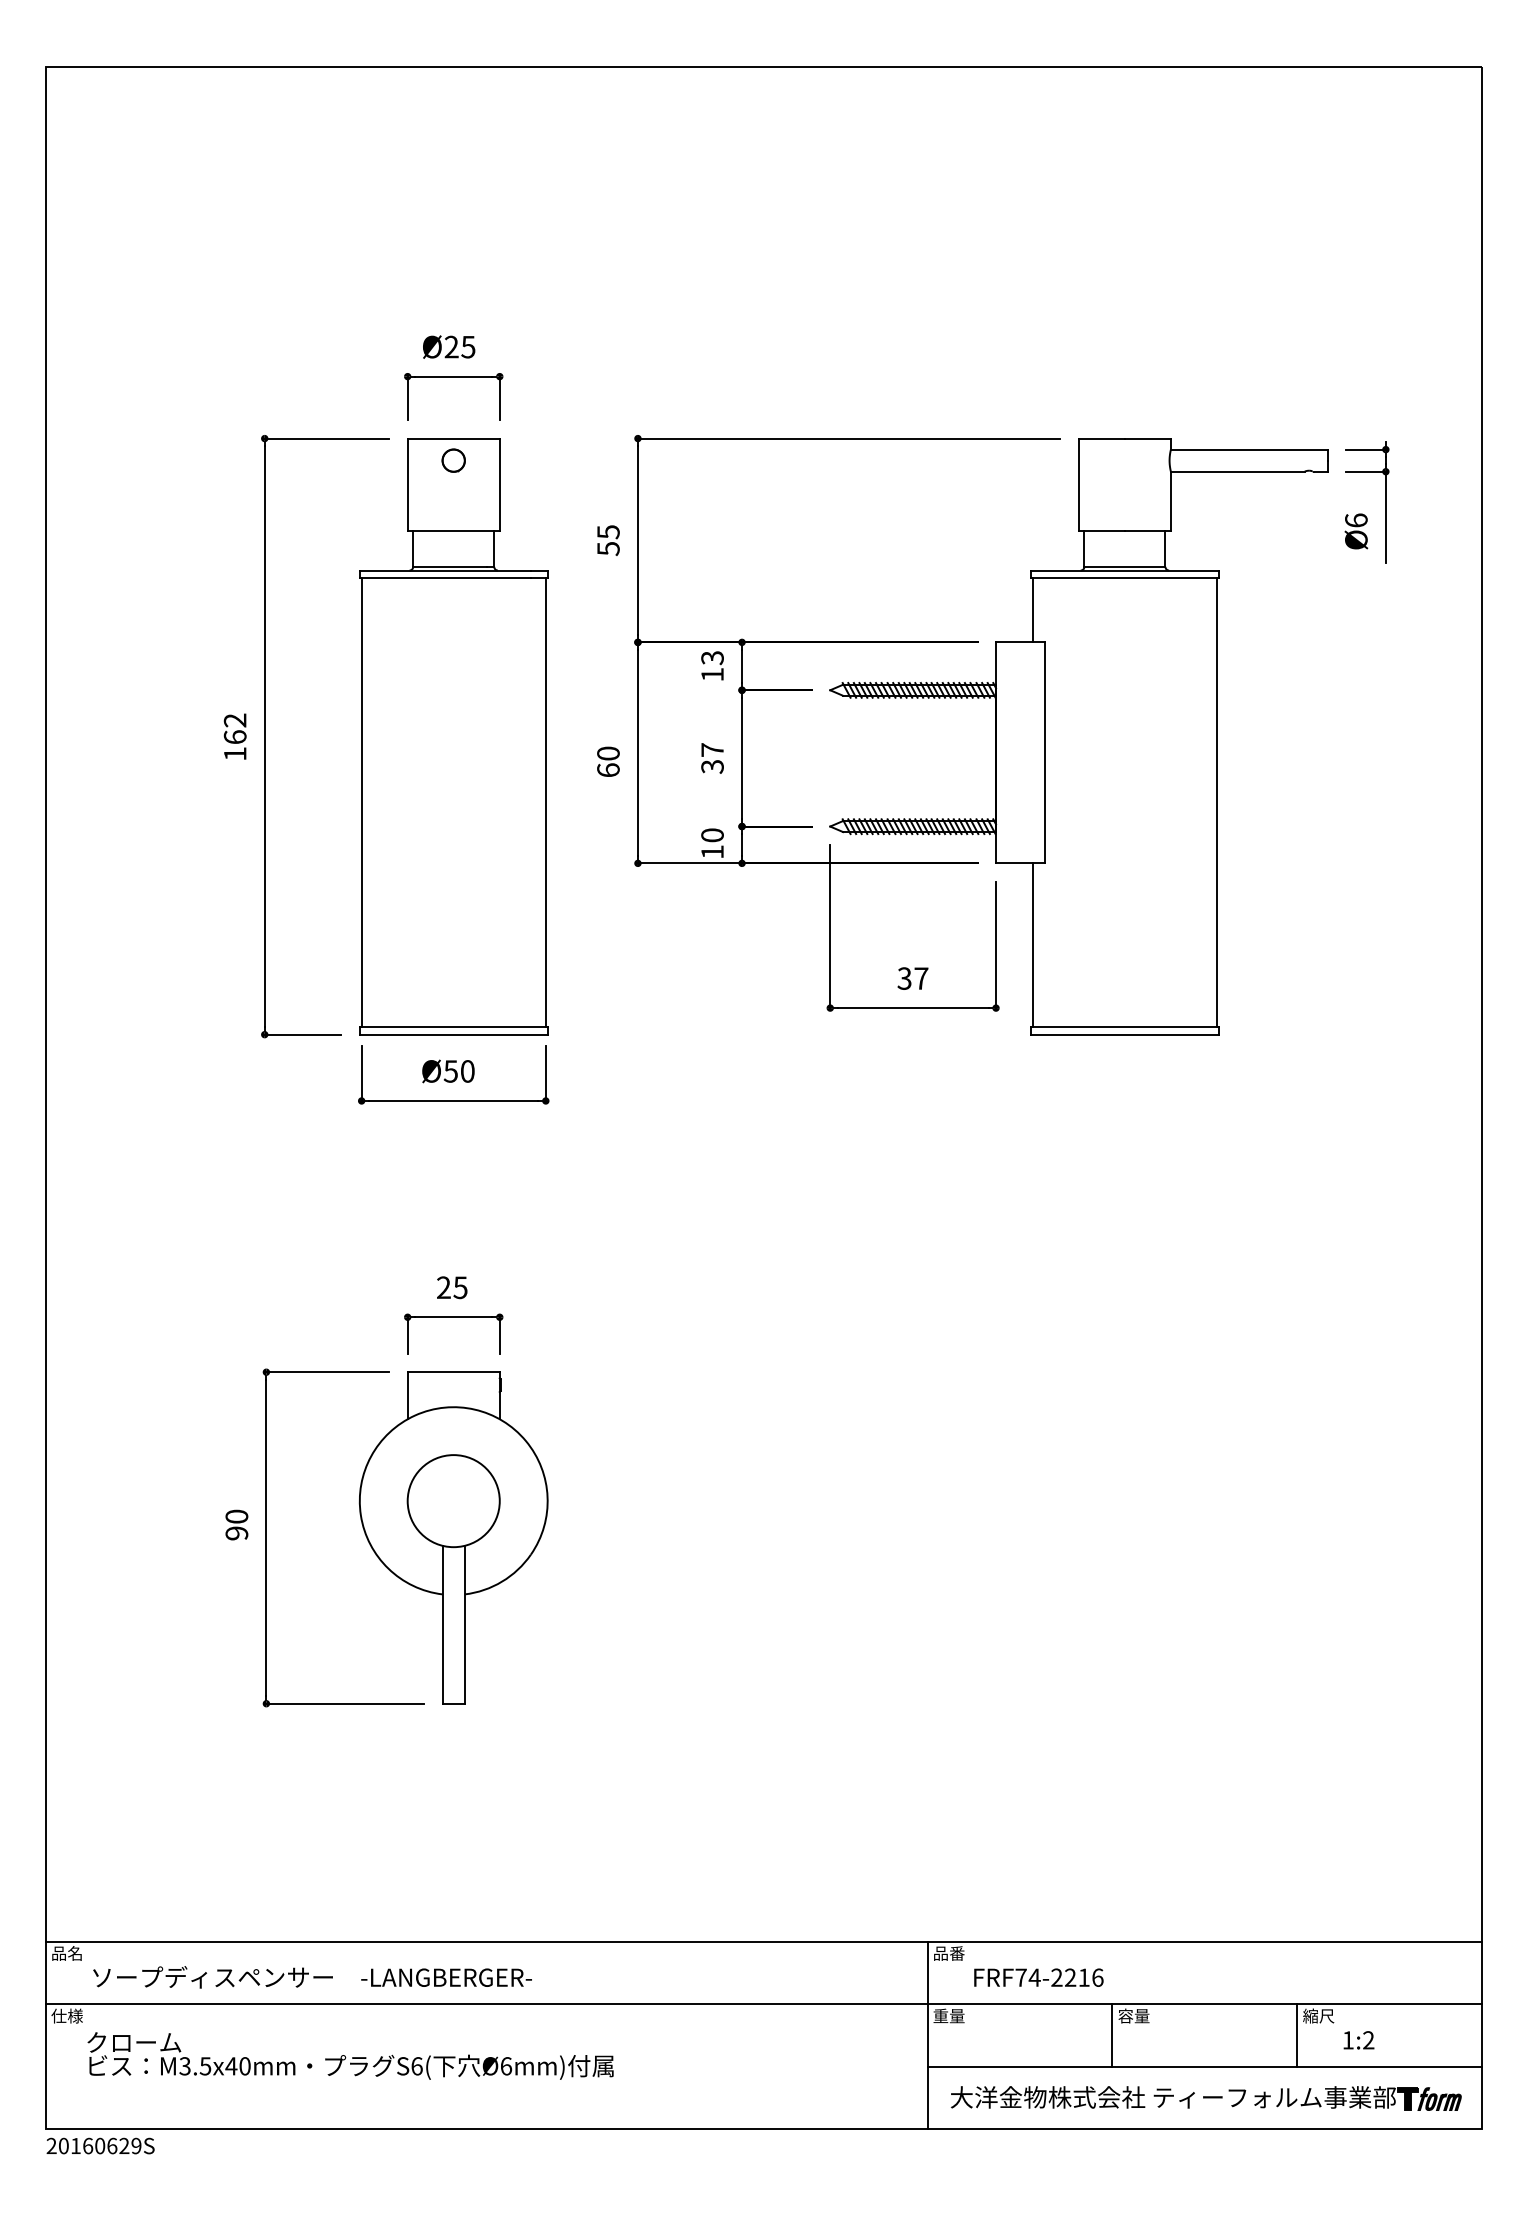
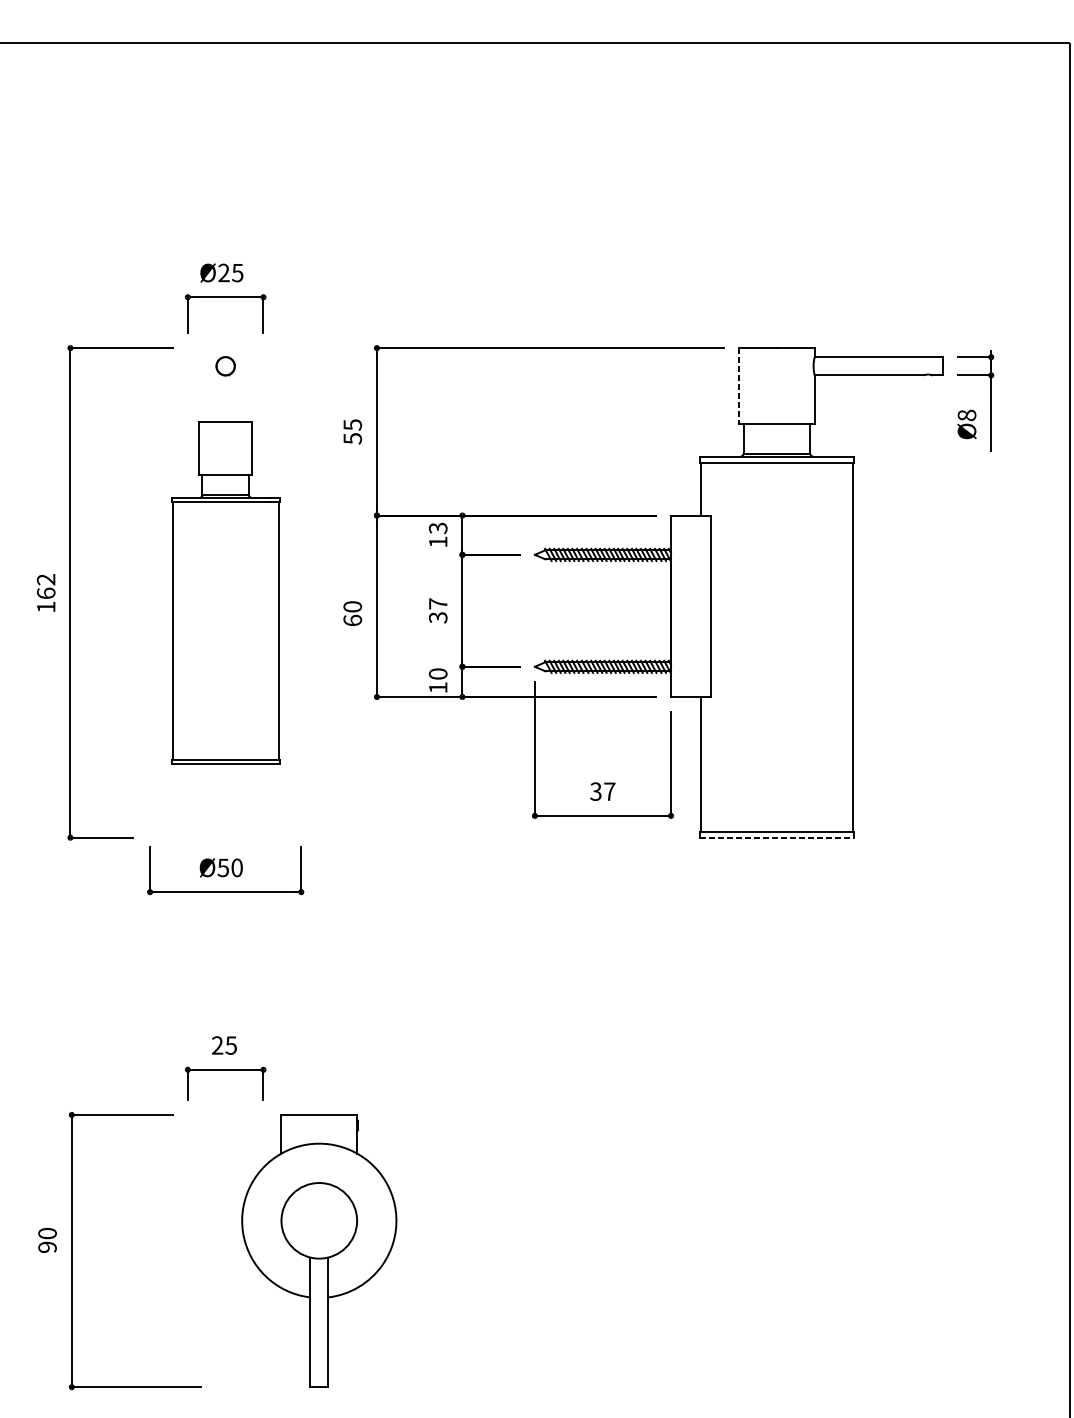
line: (1078, 485) -> (738, 386), solid -> dashed
text: (1356, 520) -> (967, 415), Ø6 -> Ø8
part: (453, 736) -> (225, 592), size x0.7
line: (1124, 1034) -> (776, 837), solid -> dashed
part: (453, 1537) -> (319, 1250), moved

